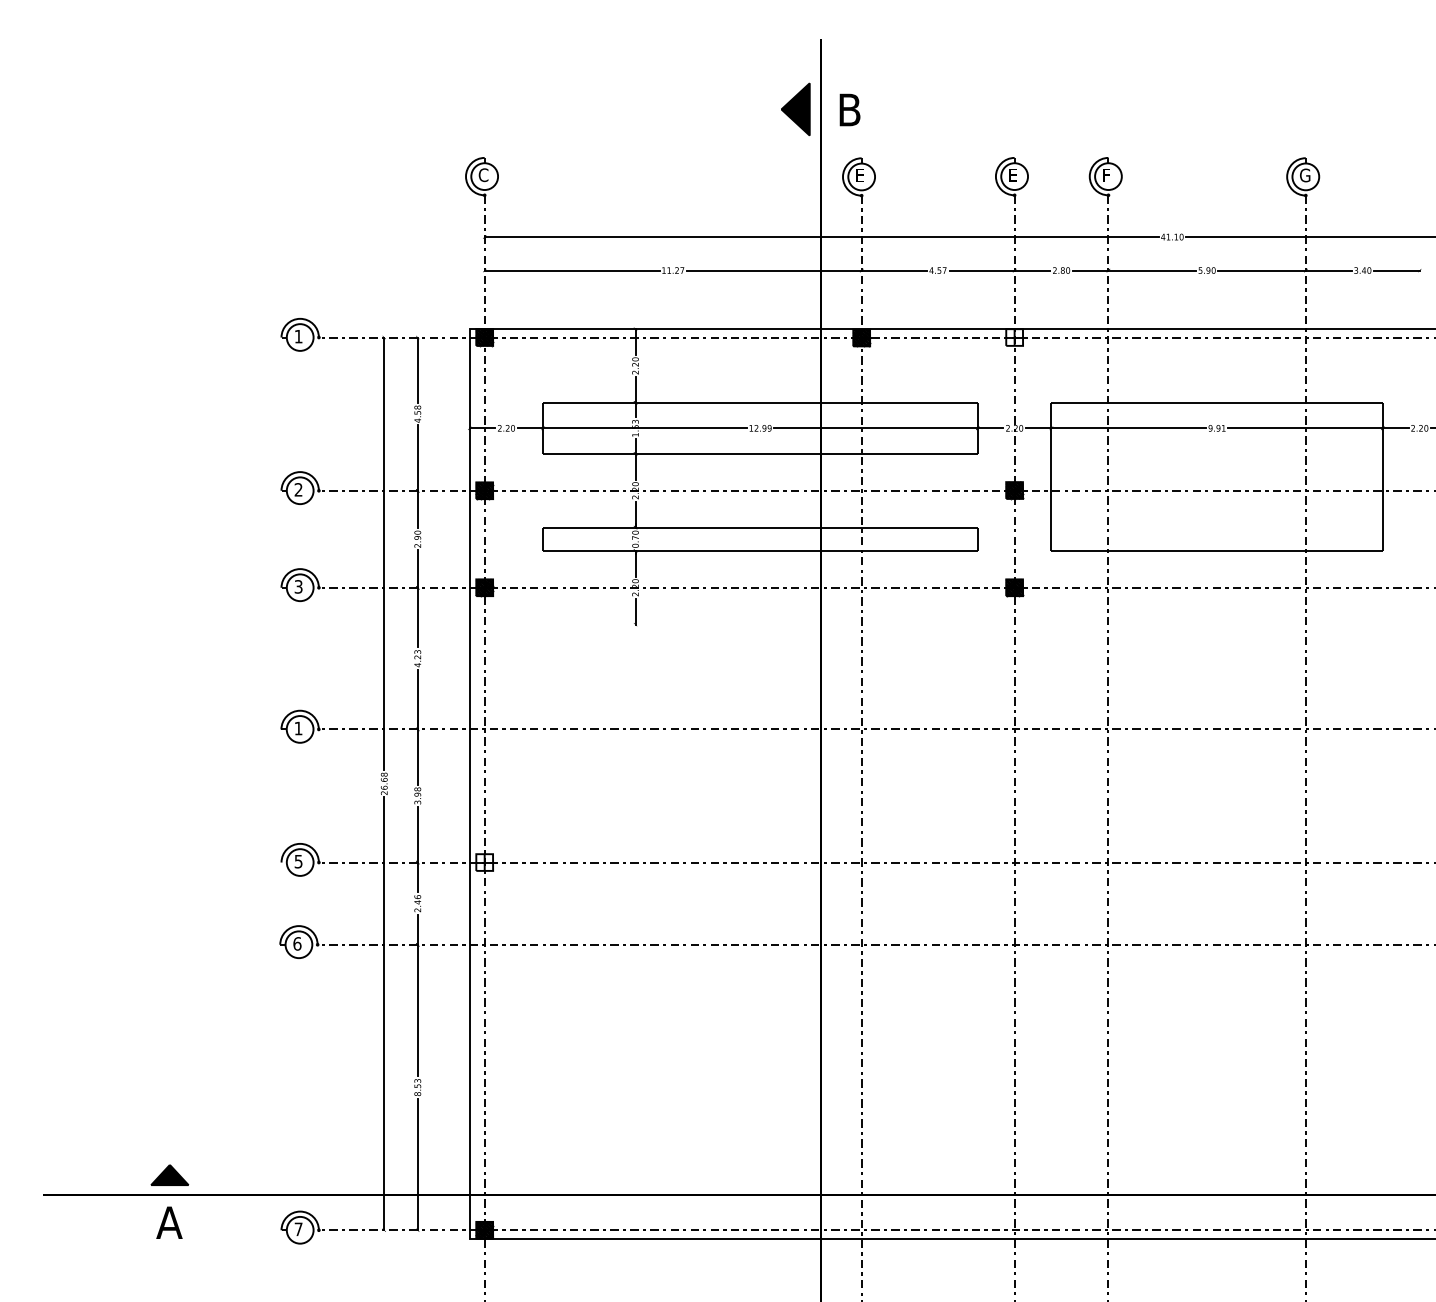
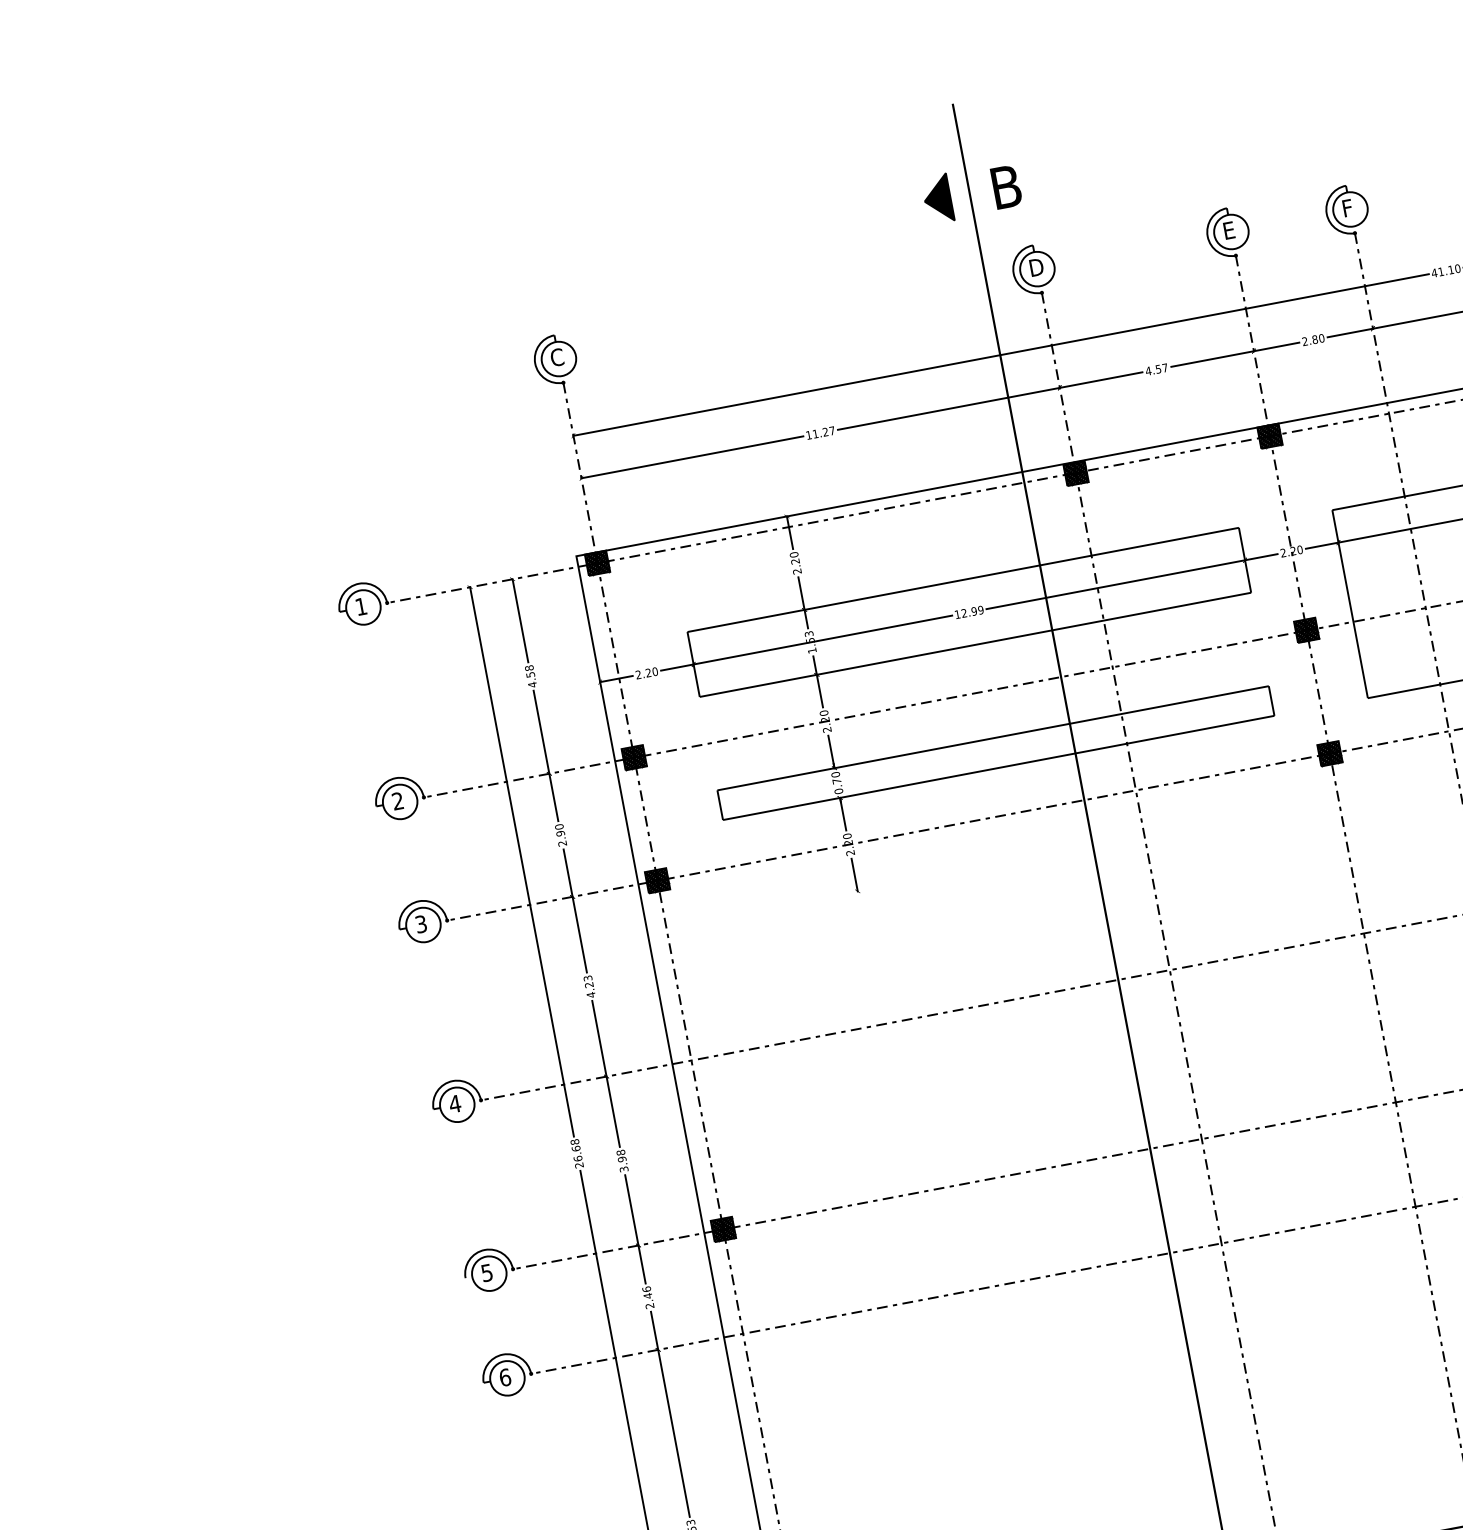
part: (795, 109) -> (937, 199), size x0.71
text: (861, 175) -> (1036, 267), E -> D
hatch: (1014, 337) -> (1269, 436), added
text: (298, 728) -> (454, 1104), 1 -> 4
hatch: (484, 862) -> (723, 1229), added

